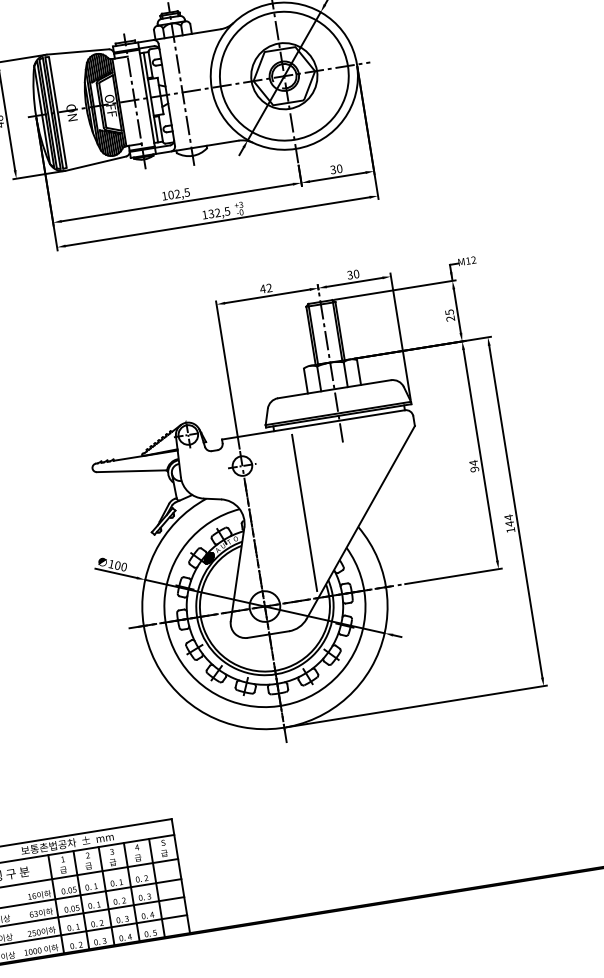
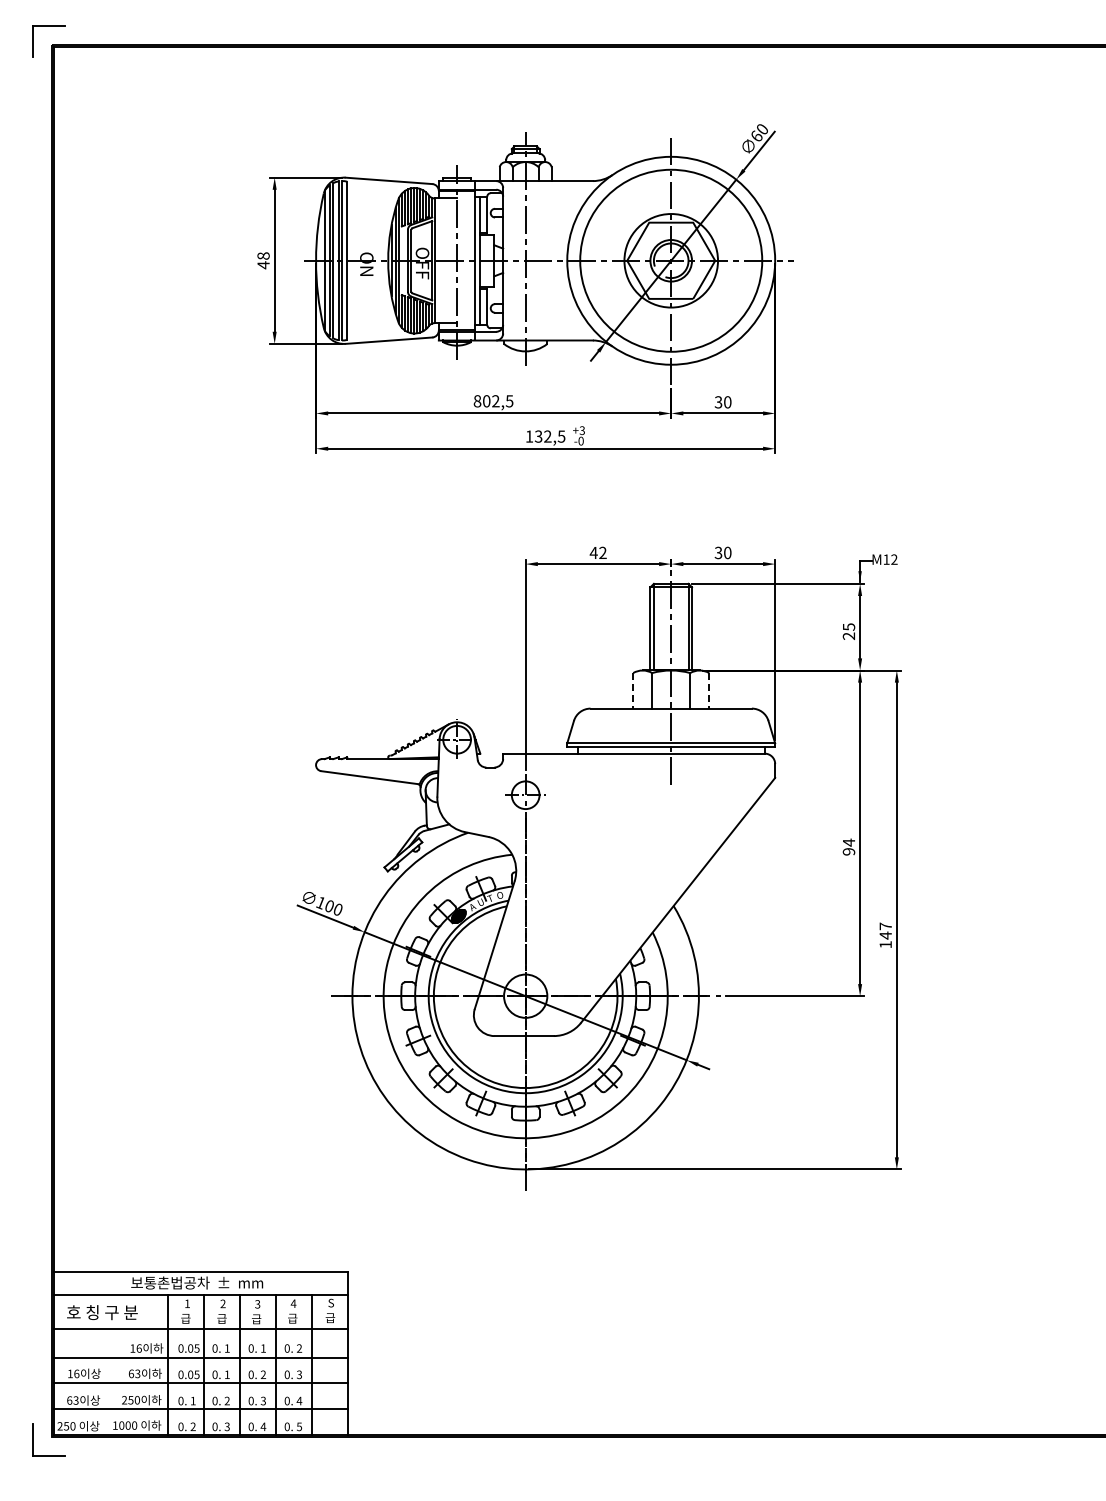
text: (164, 196) -> (477, 401), 102,5 -> 802,5
line: (359, 372) -> (709, 690), solid -> dashed
line: (306, 380) -> (633, 690), solid -> dashed
line: (304, 512) -> (601, 874), removed
text: (508, 517) -> (885, 926), 144 -> 147

